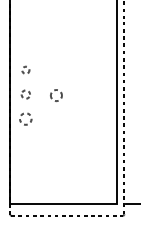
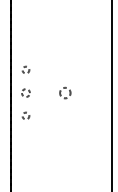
part: (56, 95) -> (65, 93), moved
circle: (25, 118) -> (25, 115), size x0.62

